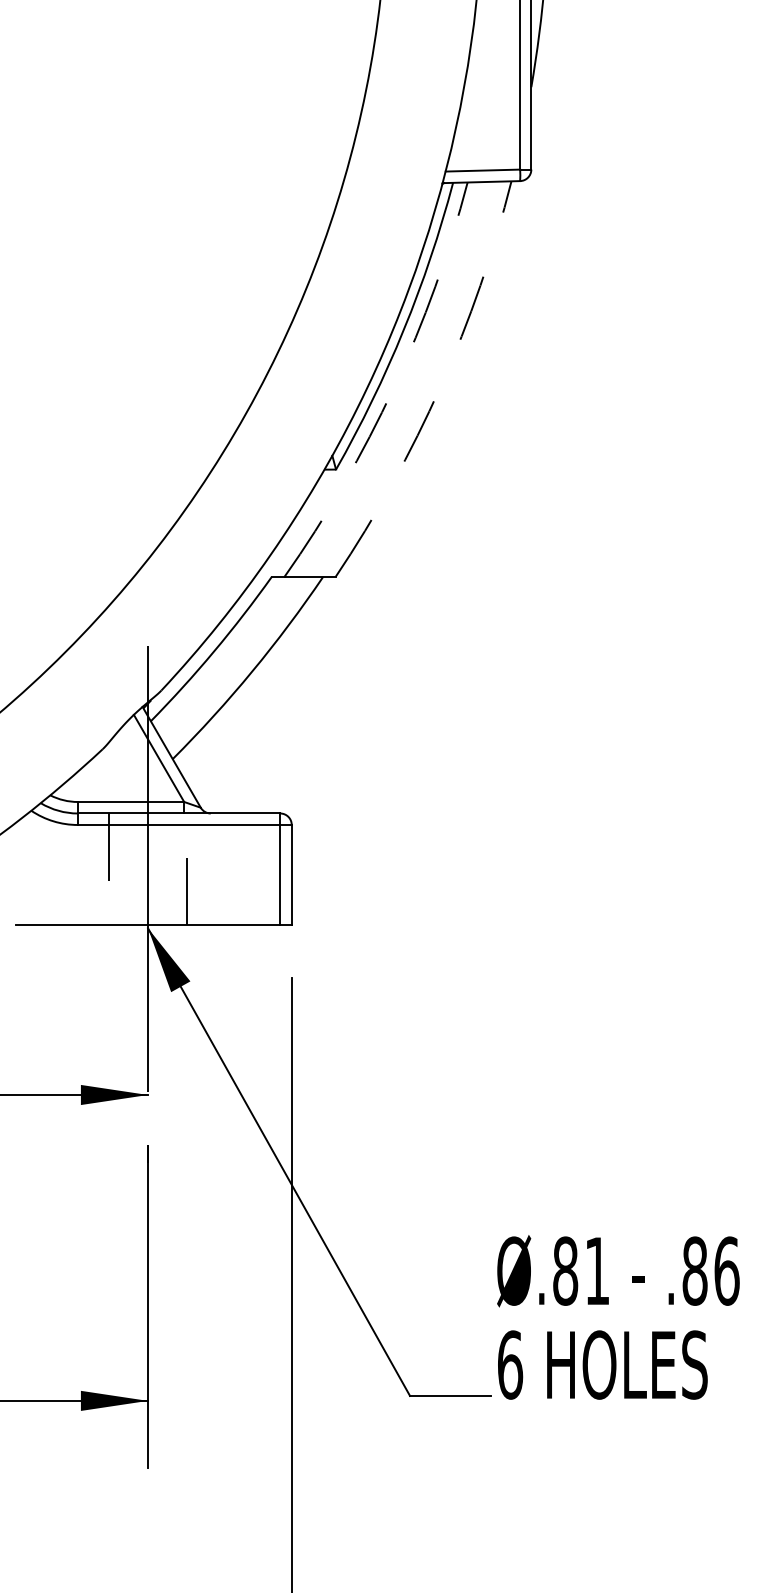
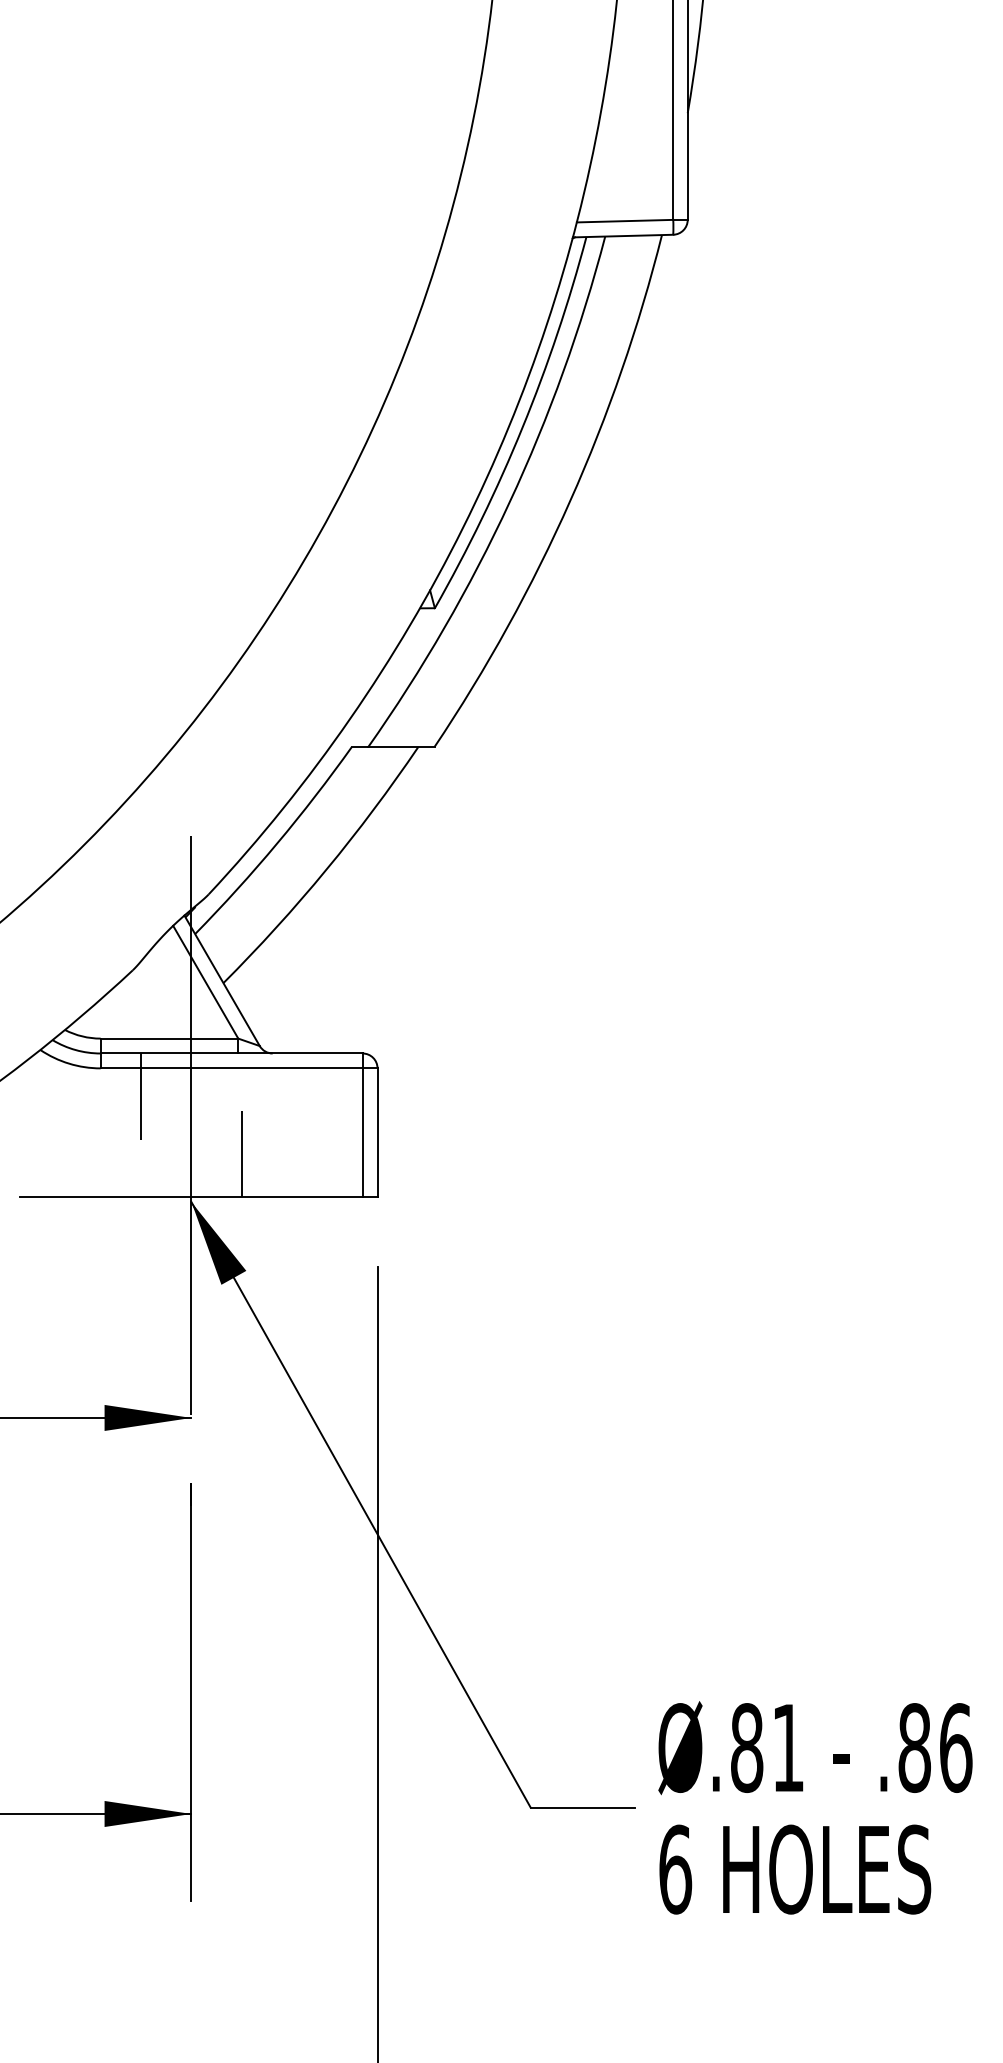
arc: (440, 386) -> (570, 500), dashed -> solid
arc: (393, 387) -> (509, 502), dashed -> solid
text: (618, 1317) -> (815, 1807), moved

